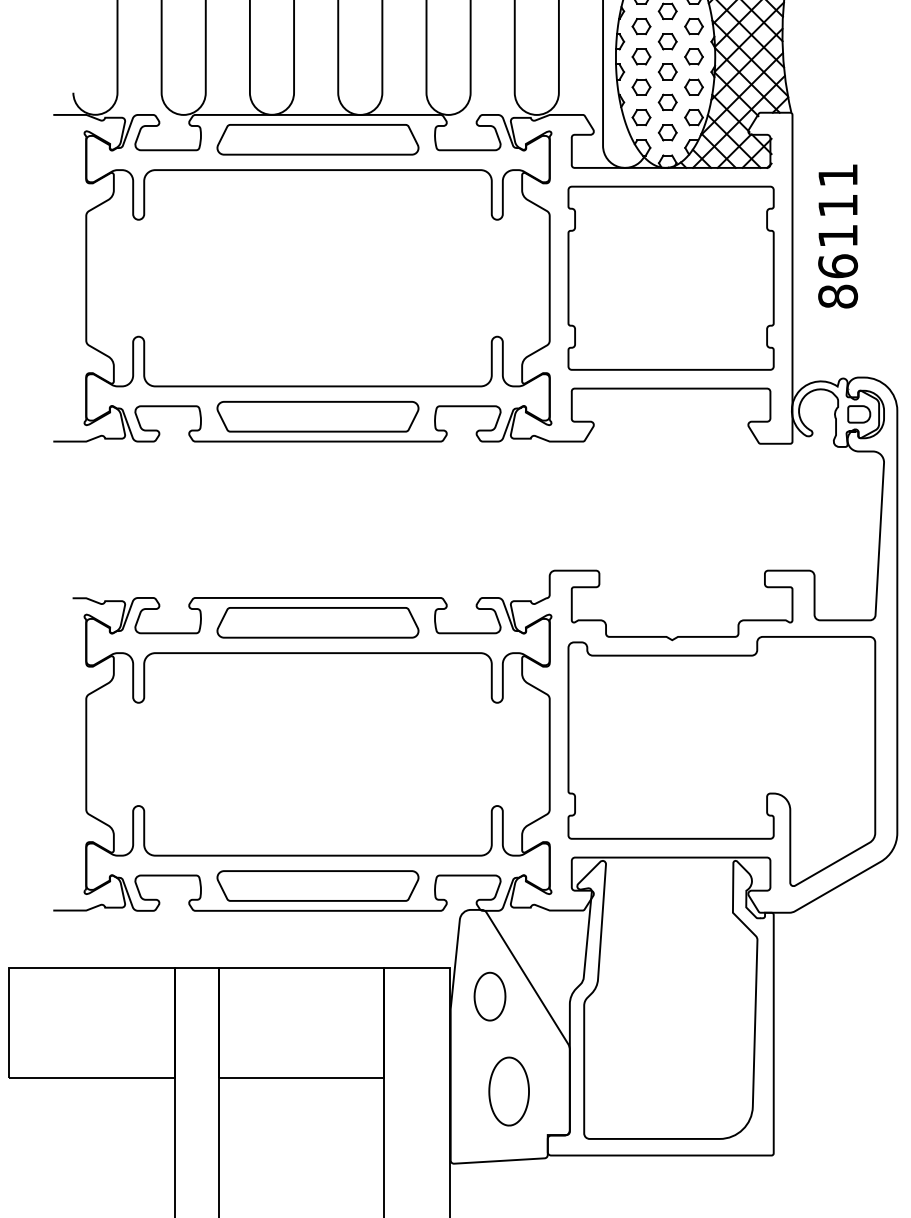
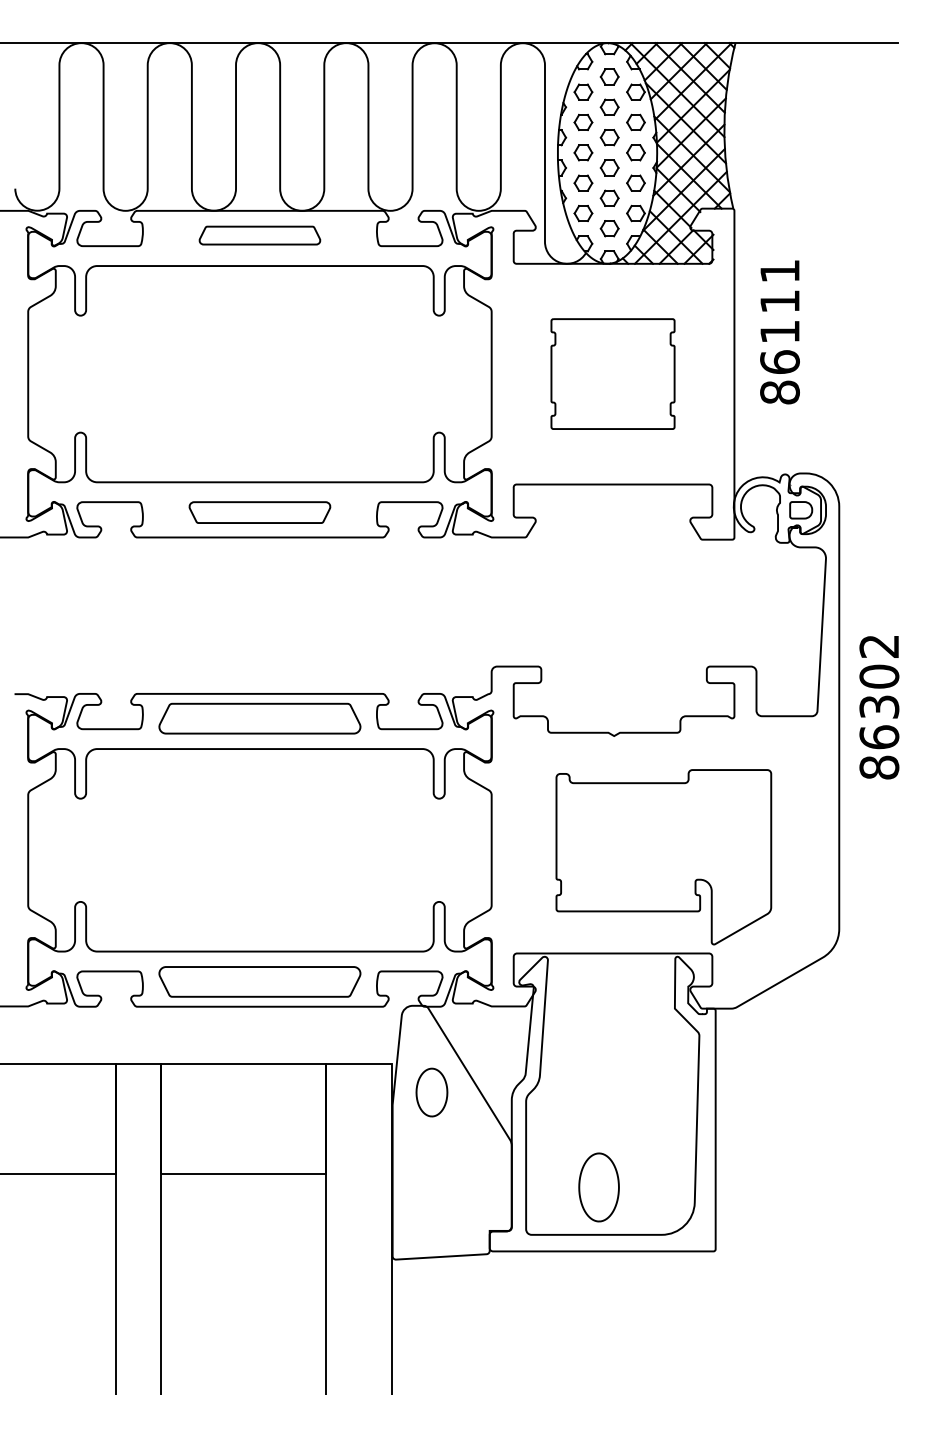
part: (317, 139) -> (259, 235), size x0.6
part: (670, 277) -> (612, 373), size x0.6
part: (317, 416) -> (259, 512), size x0.7
part: (721, 760) -> (663, 856), size x0.7
part: (508, 1091) -> (598, 1187), moved

